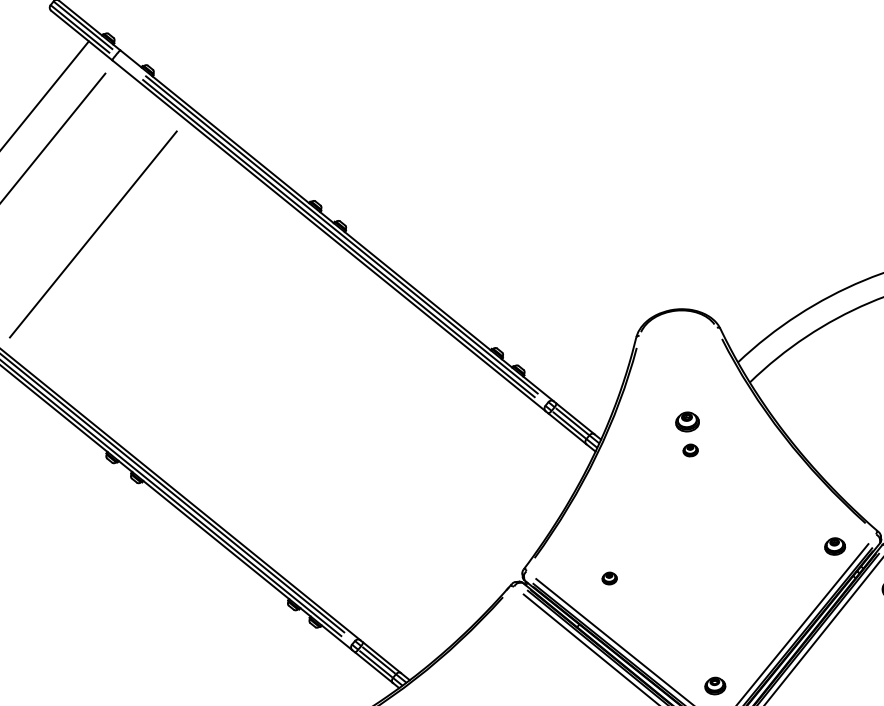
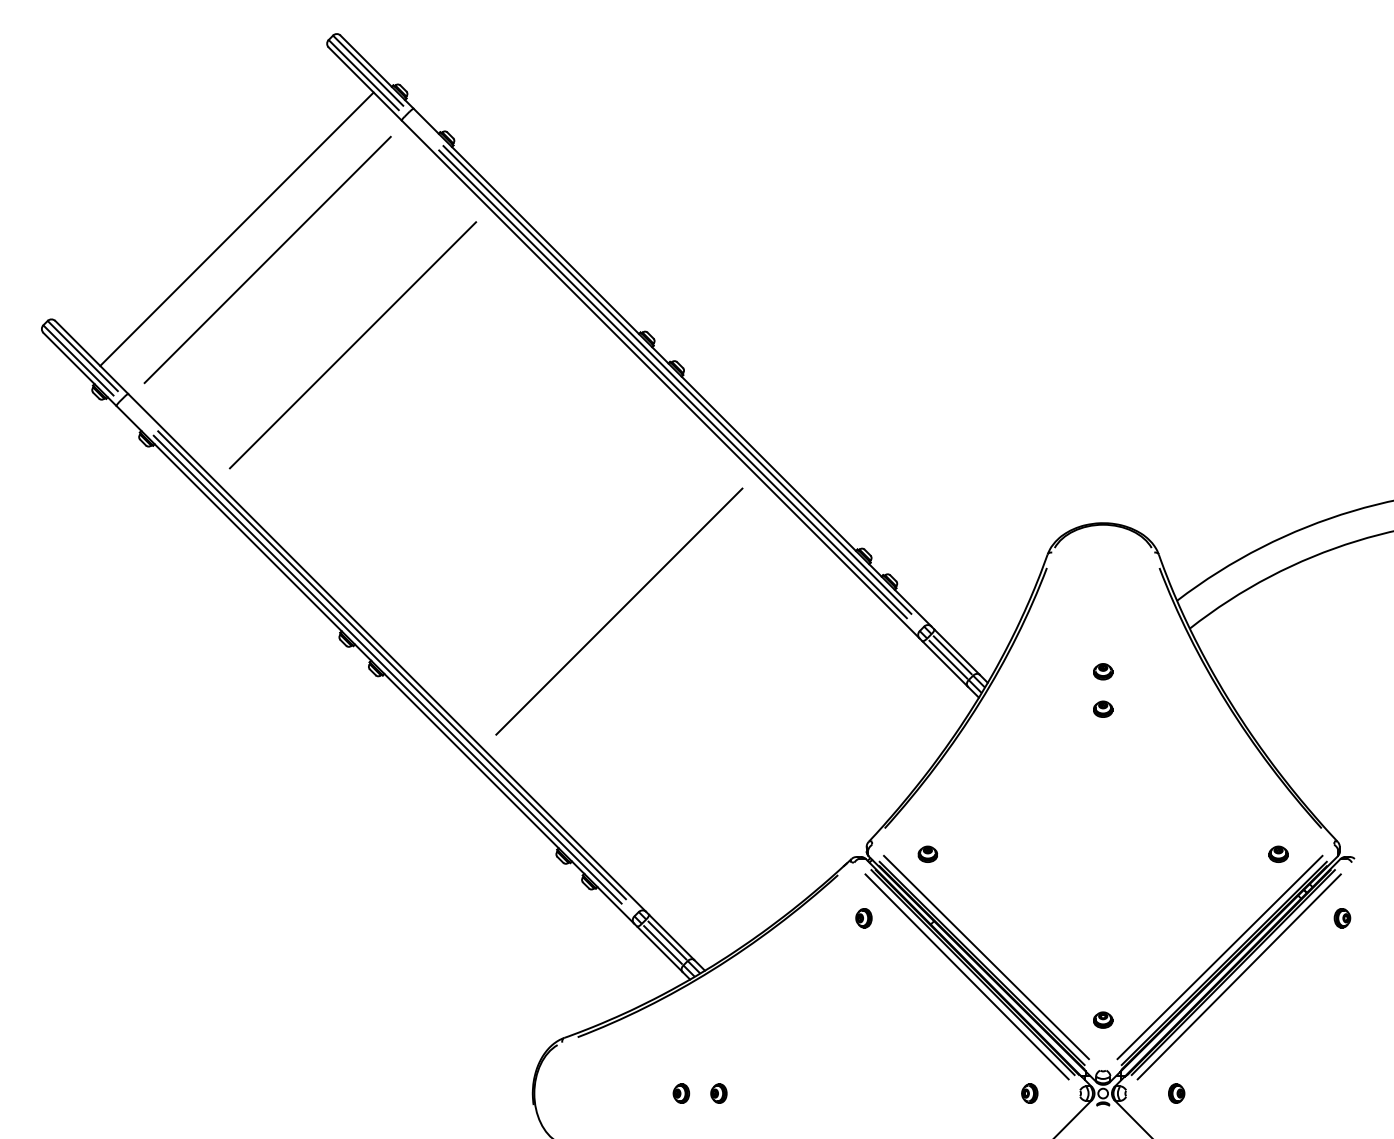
line: (316, 414) -> (619, 611), added
part: (687, 421) -> (1103, 671), size x0.62
part: (834, 545) -> (1278, 853), size x0.71
part: (609, 577) -> (927, 853), moved
part: (525, 628) -> (863, 918), added
part: (715, 685) -> (1103, 1019), size x0.71

